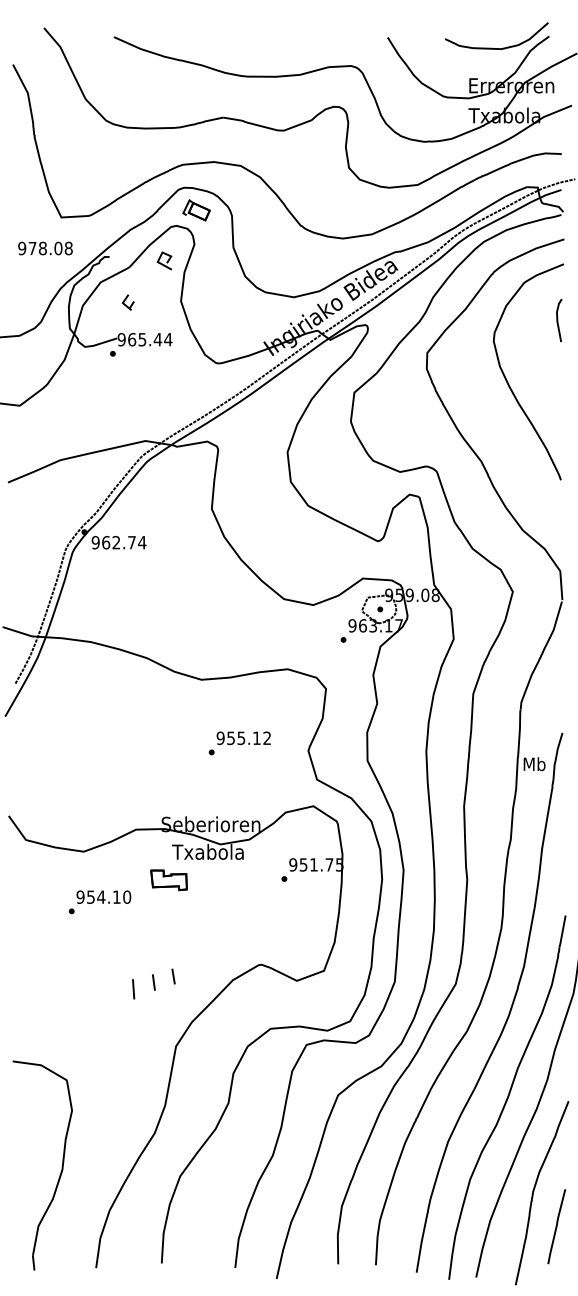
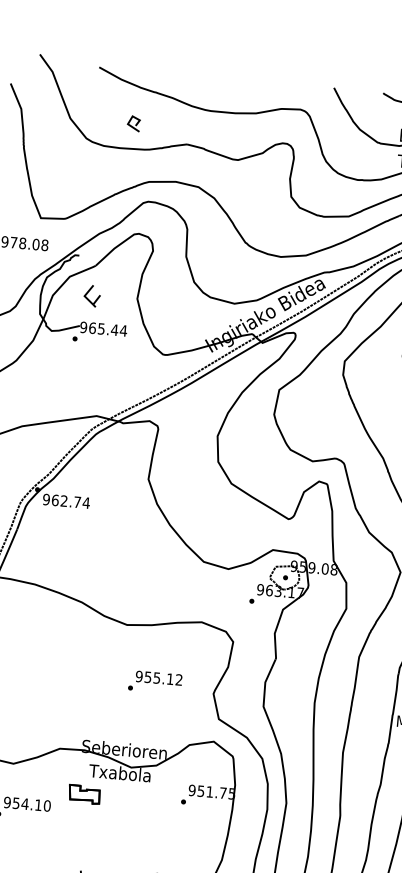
part: (196, 210) -> (157, 222), removed
line: (166, 262) -> (135, 125), moved
part: (127, 302) -> (91, 295), size x1.6

